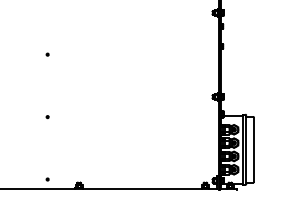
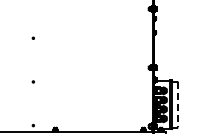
line: (253, 150) -> (177, 105), solid -> dashed

